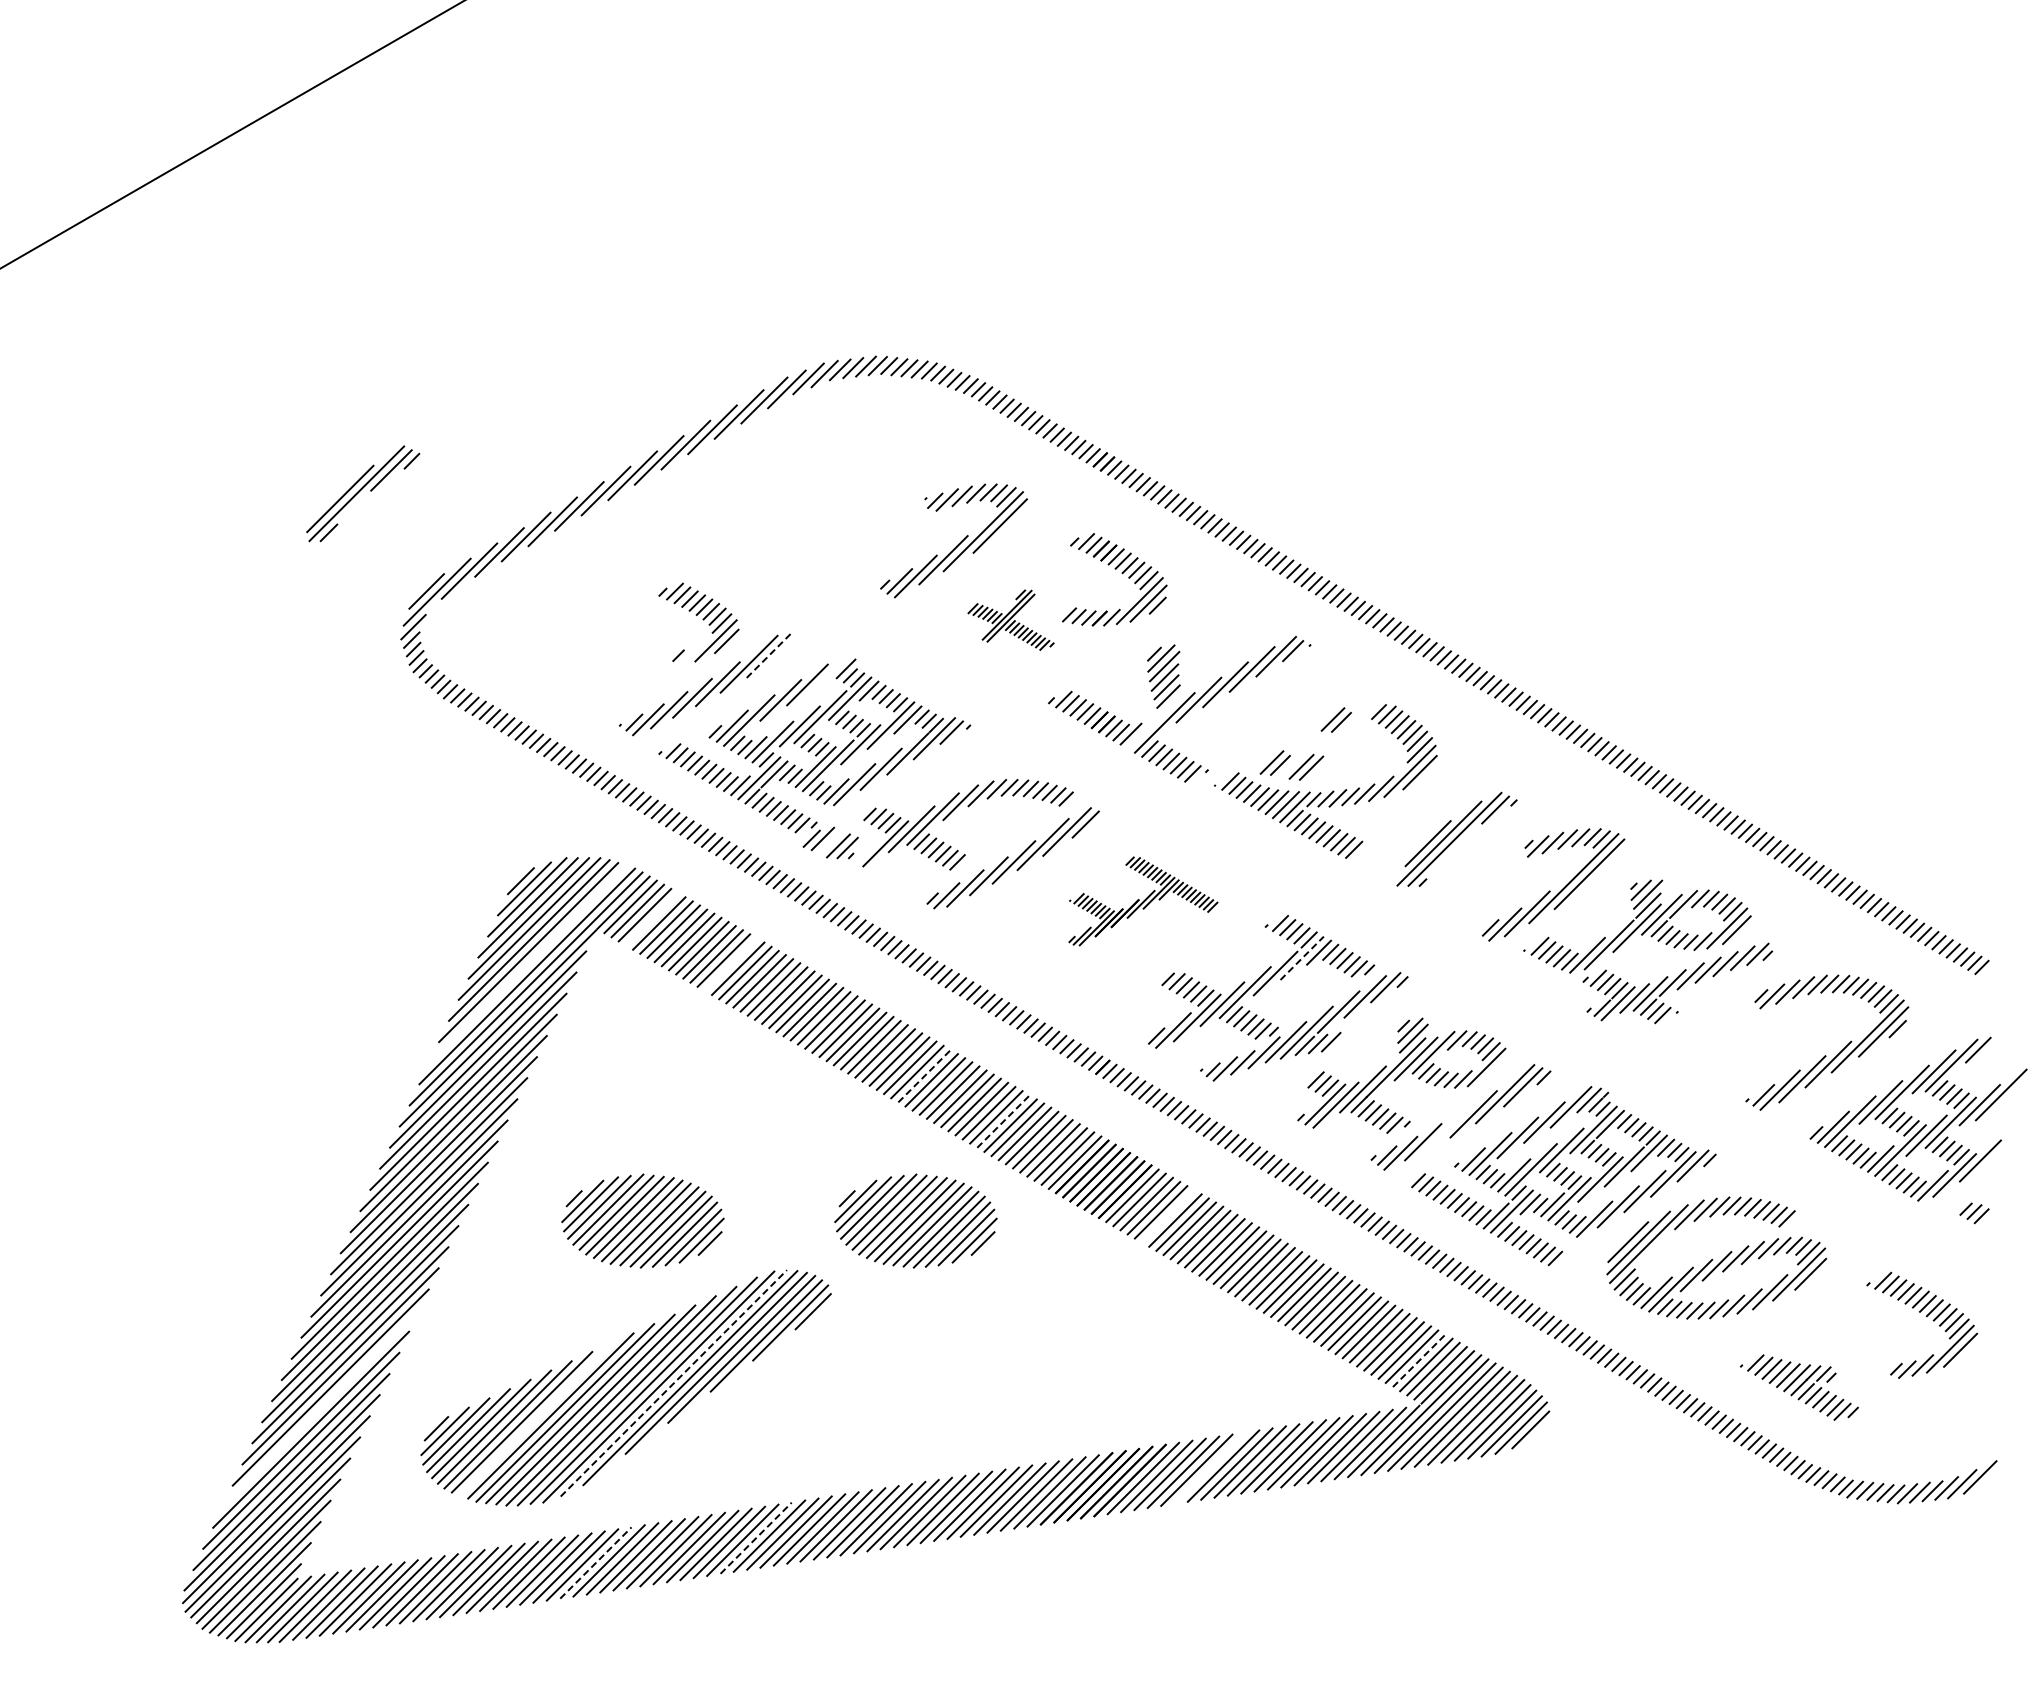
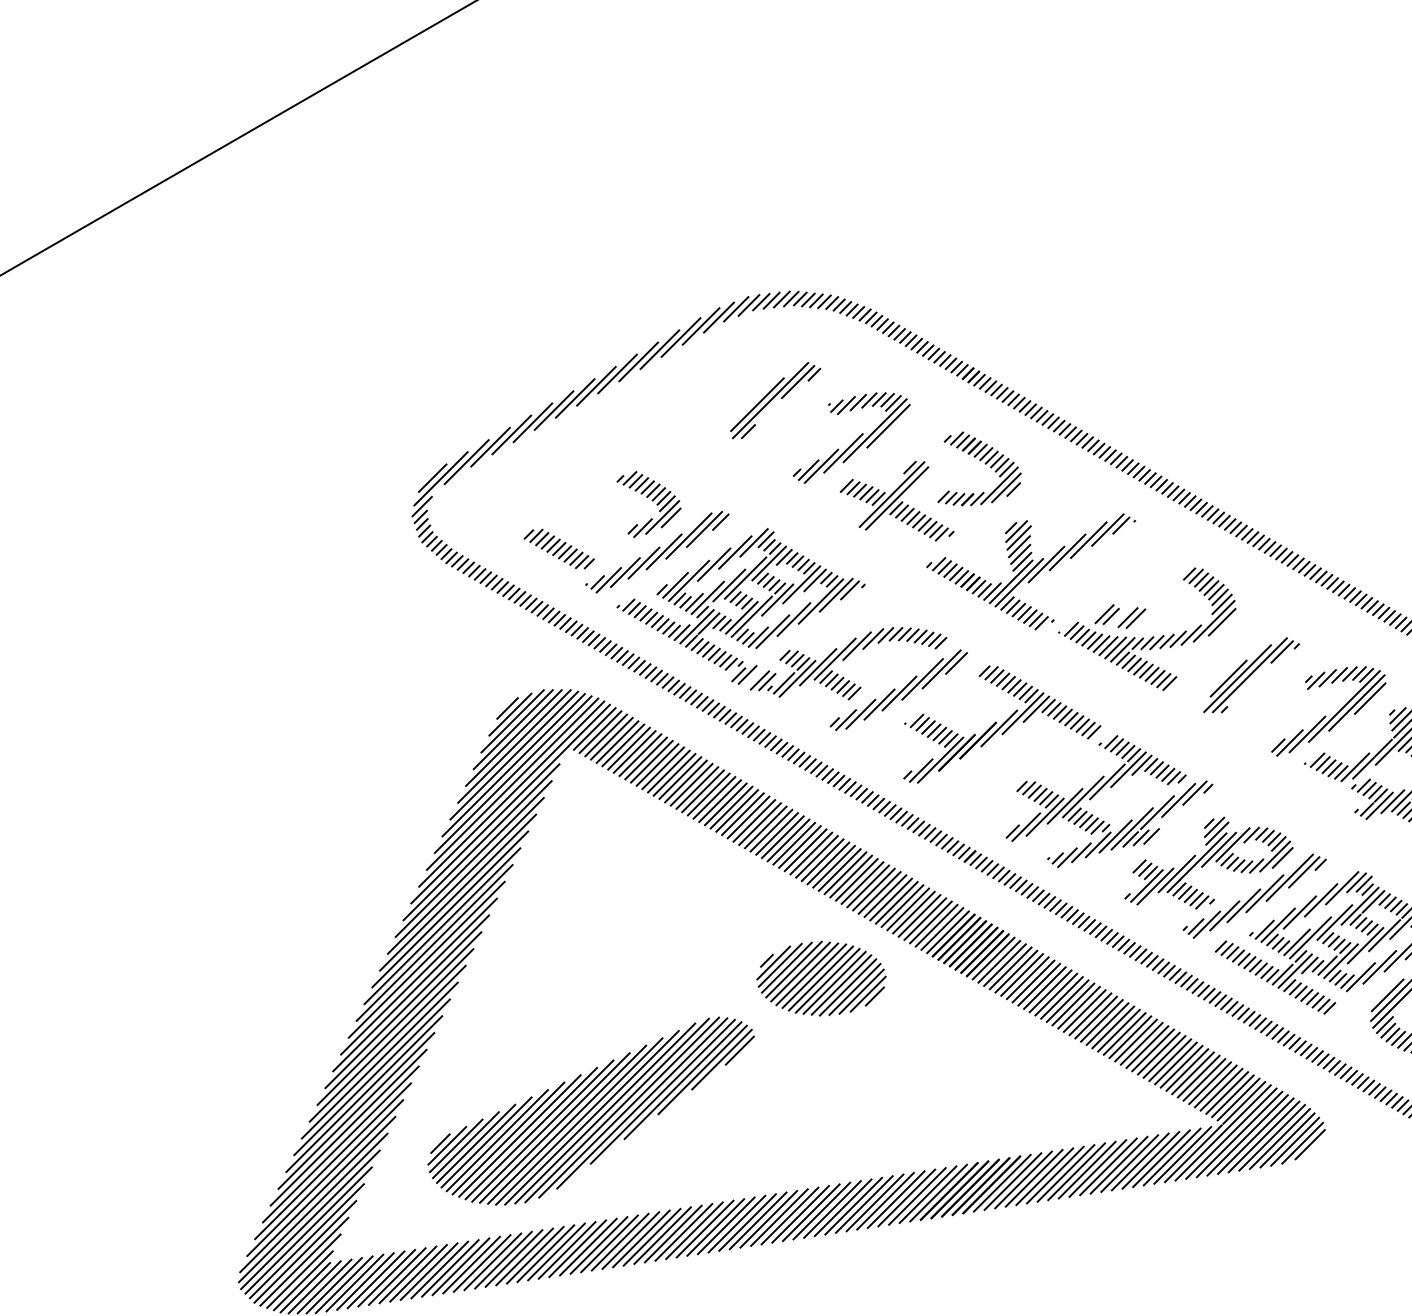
part: (363, 493) -> (775, 400), moved
part: (1010, 619) -> (896, 500), size x1.67
line: (788, 646) -> (720, 521), added
line: (691, 654) -> (643, 528), added
line: (769, 655) -> (705, 529), dashed -> solid
line: (830, 672) -> (753, 542), added
part: (585, 680) -> (558, 548), added
part: (1335, 719) -> (1154, 579), removed
line: (1154, 721) -> (1011, 581), added
line: (868, 849) -> (783, 683), added
line: (1606, 868) -> (1370, 698), added
part: (1143, 901) -> (1002, 724), size x1.67
line: (651, 919) -> (611, 738), added
line: (1302, 958) -> (1128, 769), dashed -> solid
line: (527, 964) -> (512, 774), added
line: (730, 964) -> (674, 774), added
line: (1495, 1068) -> (1282, 857), added
line: (924, 1075) -> (828, 862), dashed -> solid
line: (1003, 1121) -> (891, 899), dashed -> solid
line: (1446, 1128) -> (1243, 905), added
line: (1168, 1216) -> (1022, 974), added
part: (642, 1220) -> (604, 978), removed
line: (1419, 1360) -> (1221, 1089), dashed -> solid
line: (674, 1383) -> (629, 1107), dashed -> solid
line: (320, 1408) -> (348, 1127), added
line: (536, 1418) -> (519, 1135), added
line: (1209, 1467) -> (1054, 1174), added
line: (756, 1537) -> (694, 1230), dashed -> solid
line: (596, 1562) -> (567, 1249), dashed -> solid

